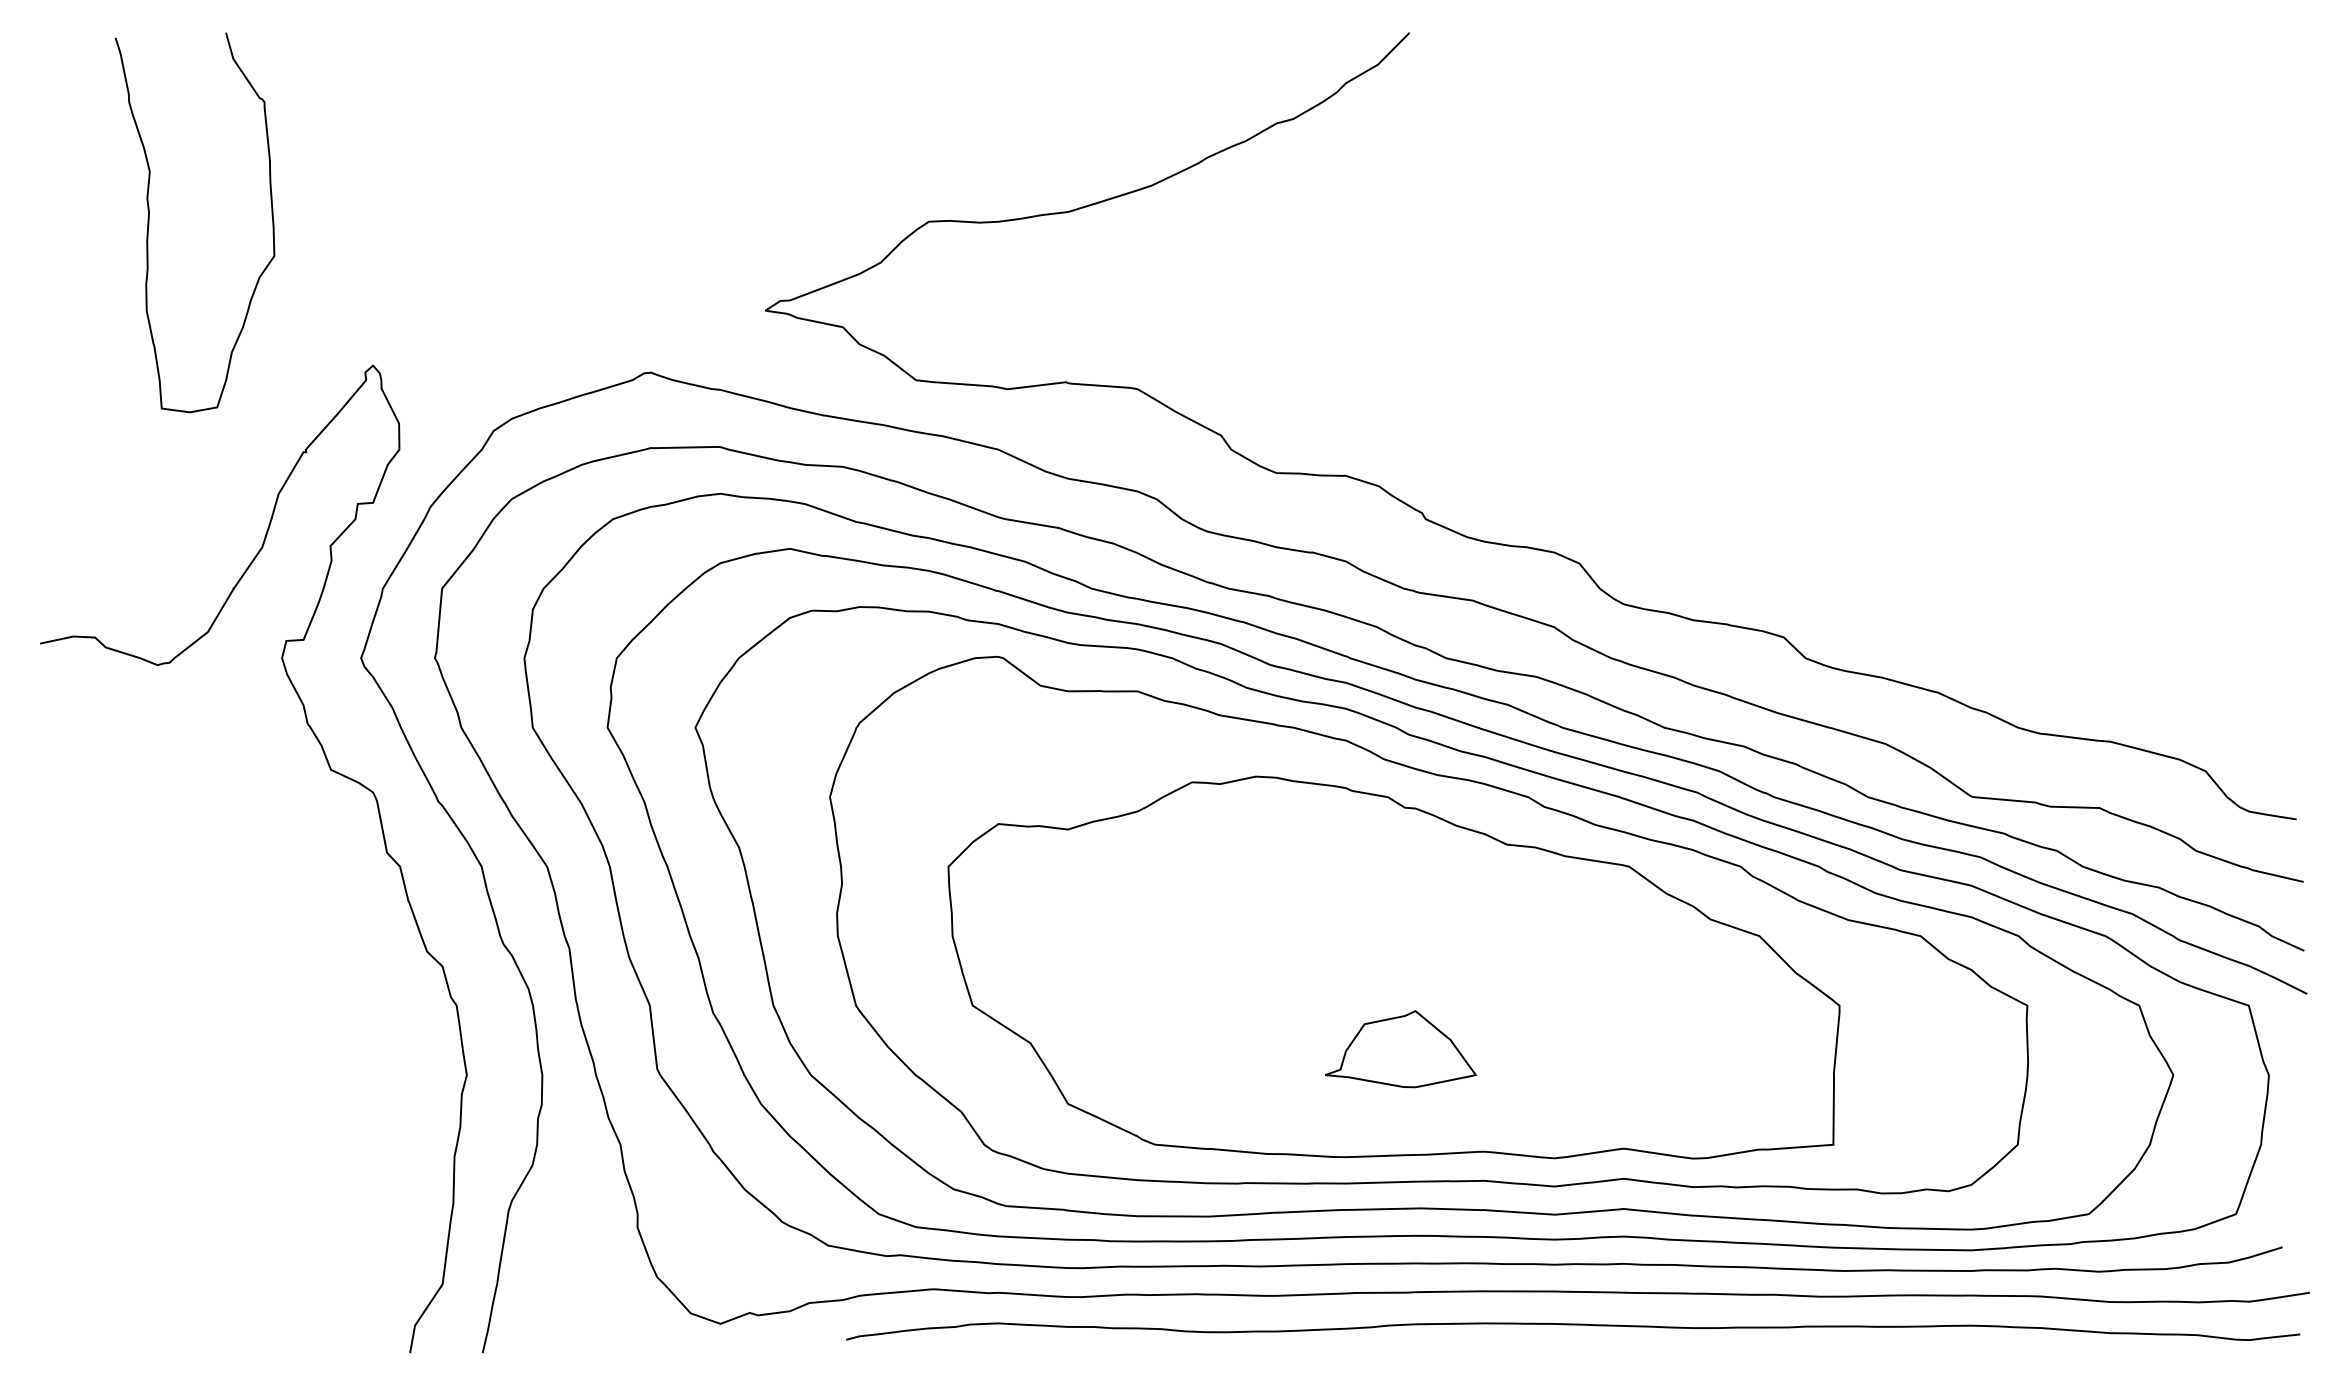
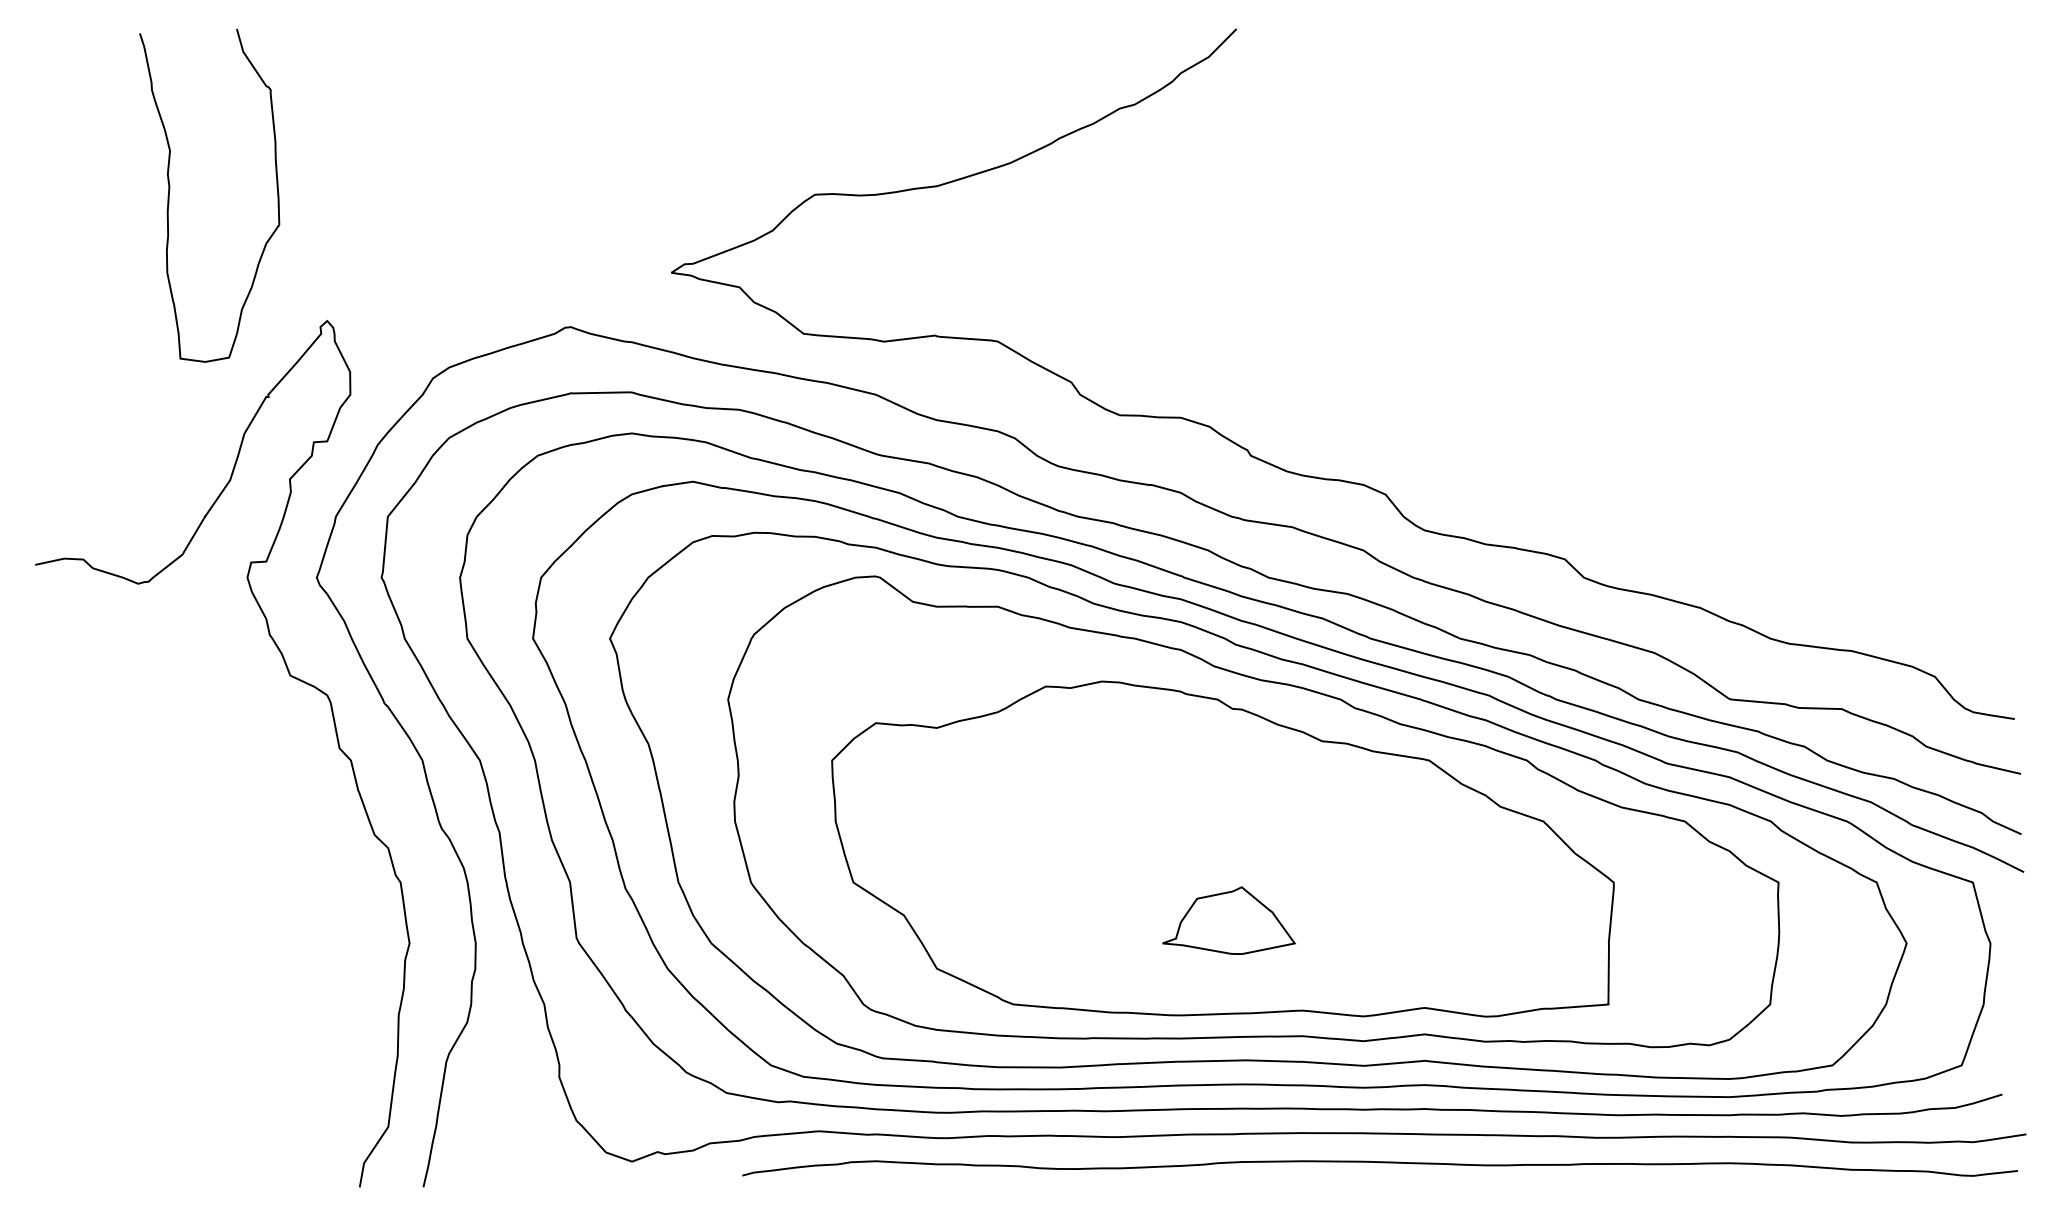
curve: (149, 222) -> (169, 195), moved

